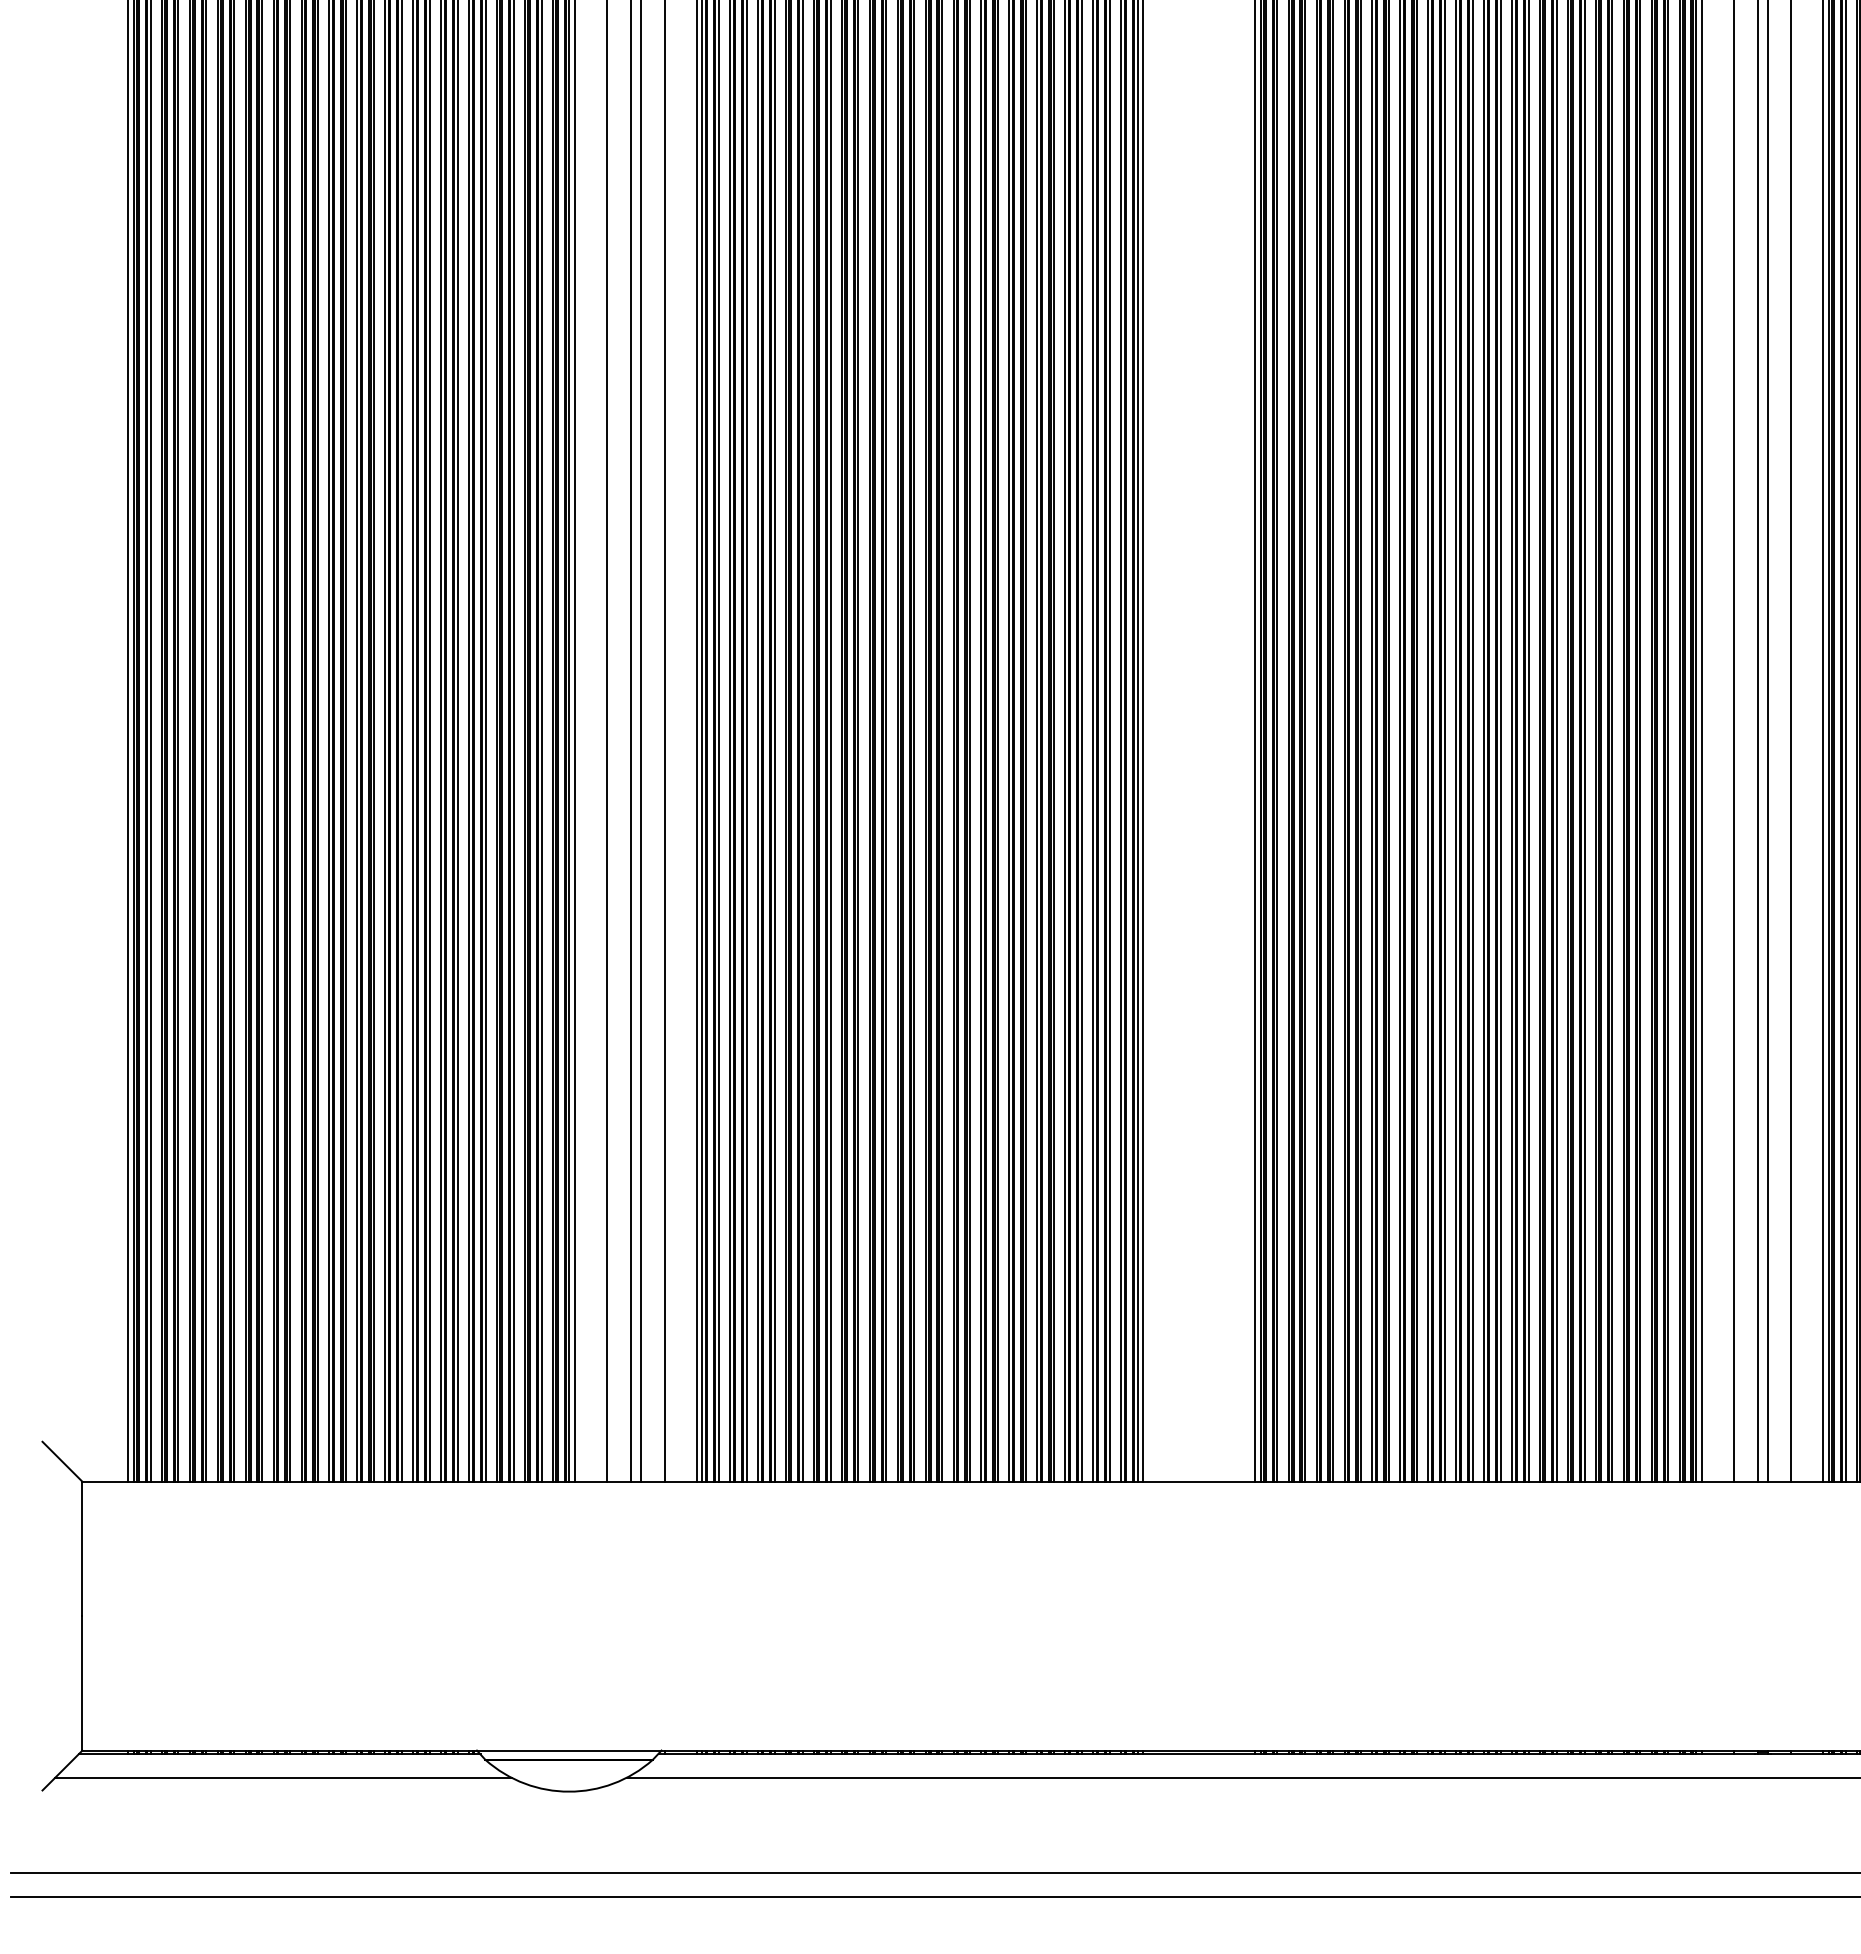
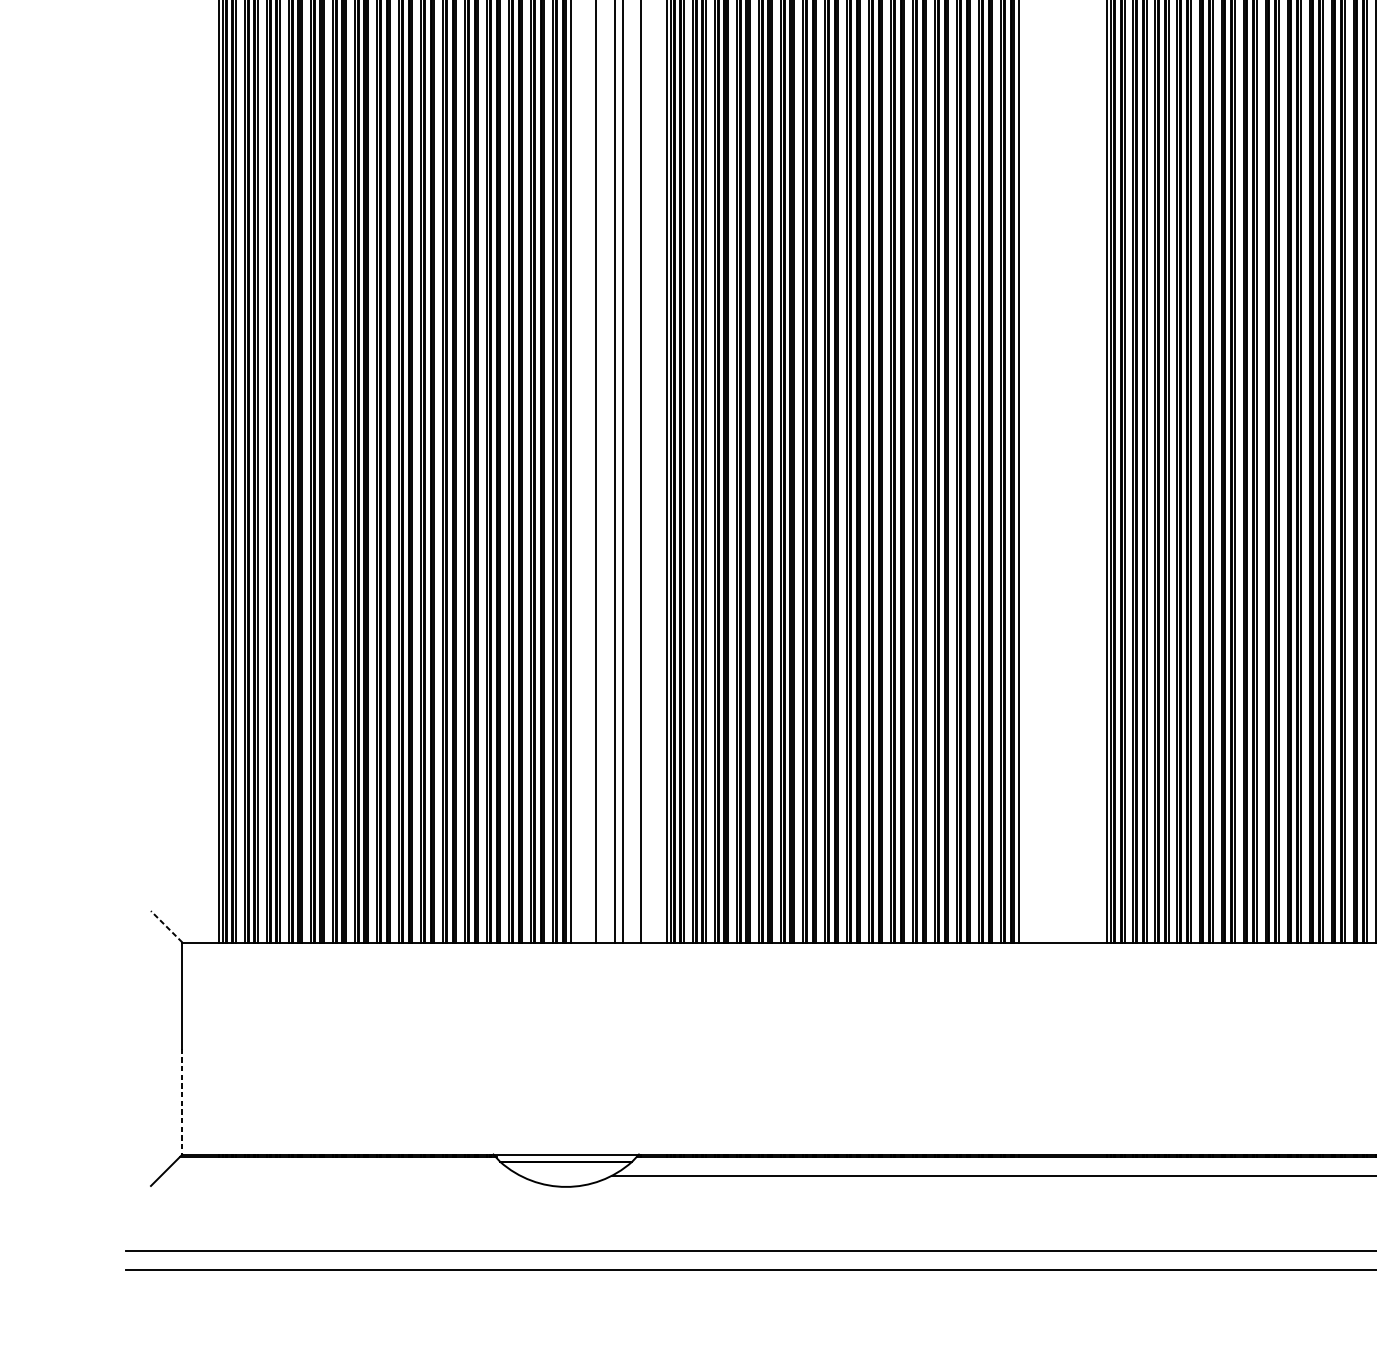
line: (62, 1461) -> (166, 926), solid -> dashed
line: (82, 1683) -> (182, 1101), solid -> dashed
line: (283, 1777) -> (340, 1175), removed

